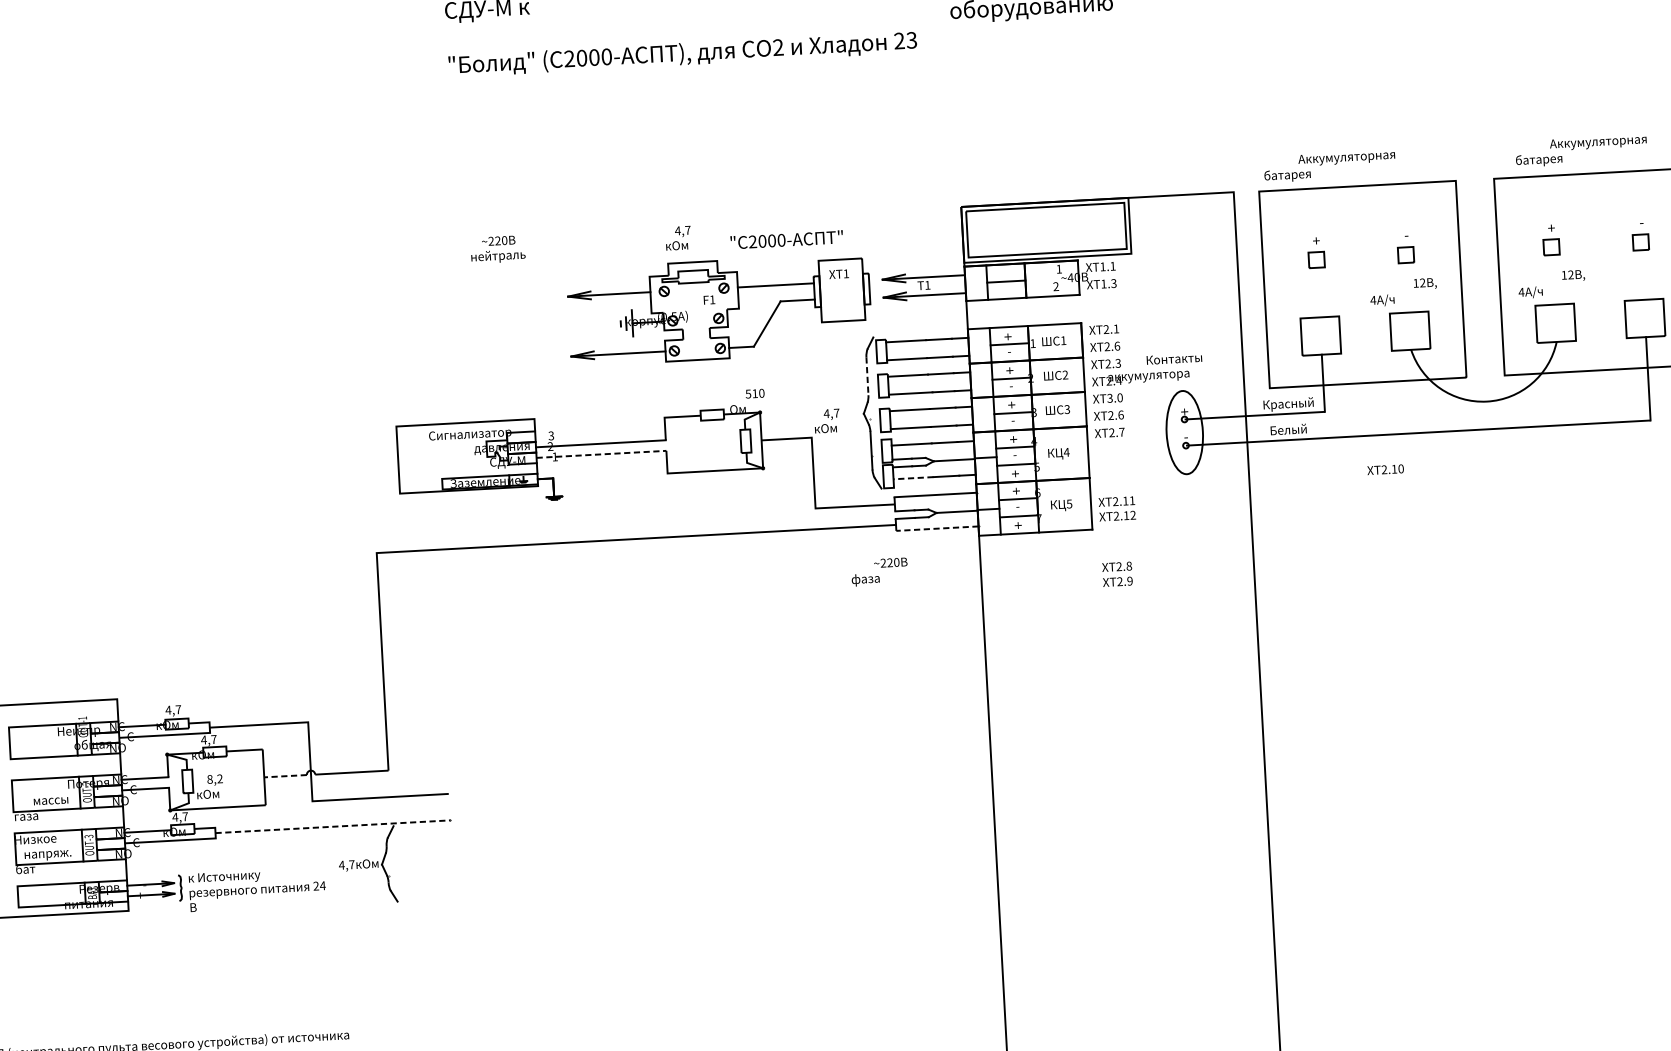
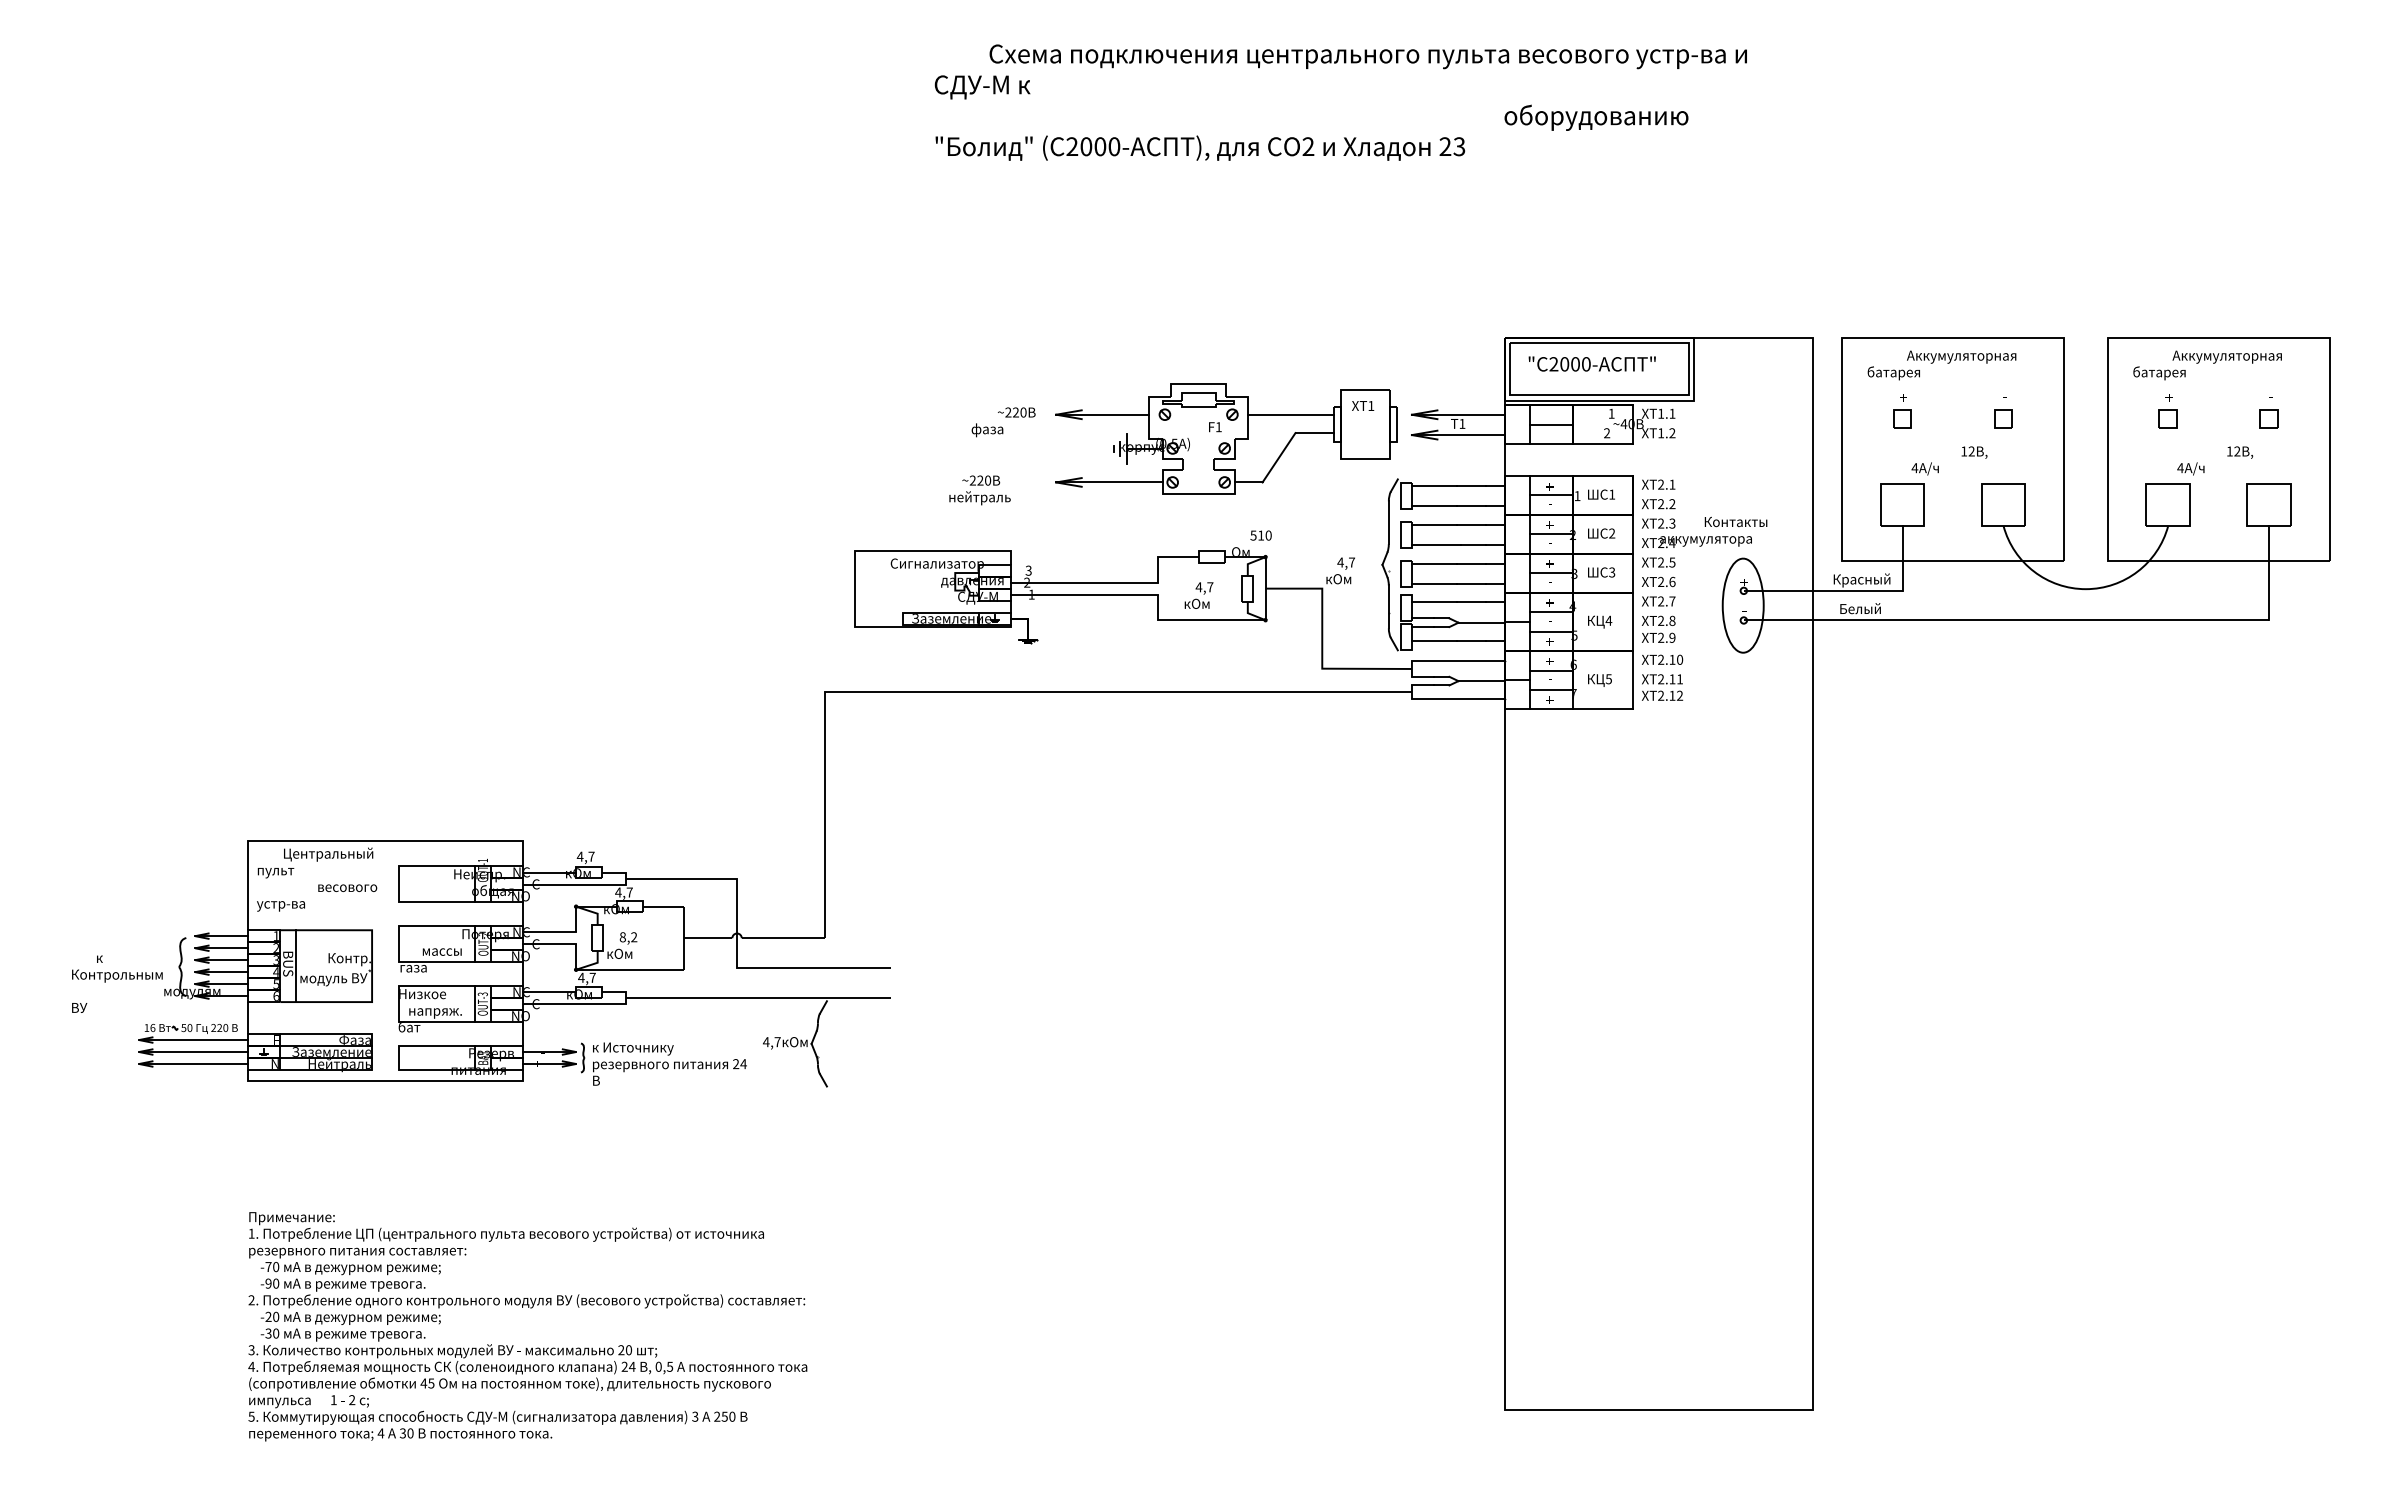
text: (1581, 151) -> (2207, 365), moved
text: (1329, 166) -> (1941, 365), moved
text: (677, 238) -> (1198, 595), moved
text: (786, 239) -> (1591, 363), moved
text: (497, 249) -> (979, 490), moved
text: (1113, 283) -> (1672, 433), 1.3 -> 1.2
text: (1552, 283) -> (2215, 460), moved
text: (1403, 292) -> (1949, 460), moved
text: (1117, 346) -> (1672, 504), 2.6 -> 2.2
line: (867, 376) -> (1388, 523), dashed -> solid
text: (1114, 398) -> (1666, 562), 3.0 -> 2.5
line: (601, 454) -> (1084, 594), dashed -> solid
text: (1385, 469) -> (1662, 659), moved
line: (913, 478) -> (1434, 640), dashed -> solid
line: (936, 528) -> (1457, 698), dashed -> solid
text: (879, 572) -> (1003, 422), moved
text: (1117, 573) -> (1658, 628), moved
line: (284, 776) -> (707, 938), dashed -> solid
line: (333, 827) -> (759, 998), dashed -> solid

